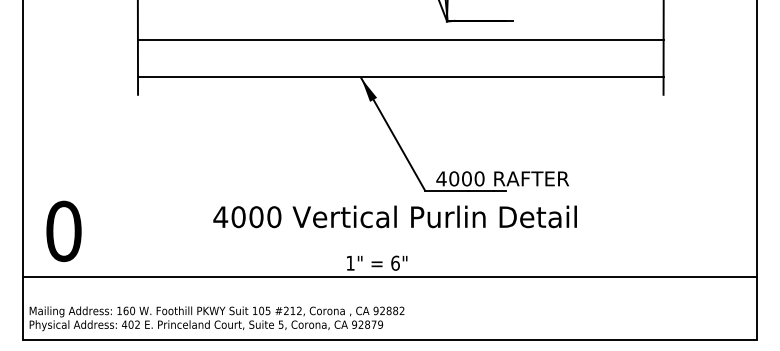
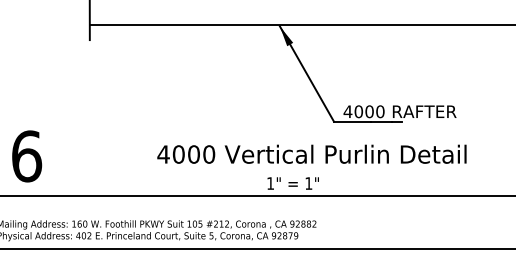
text: (394, 216) -> (311, 153), moved
text: (63, 230) -> (26, 155), 0 -> 6
text: (395, 262) -> (308, 182), 6" -> 1"

